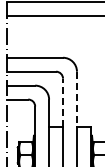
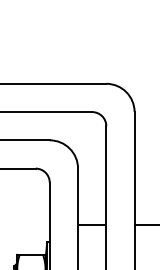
line: (76, 99) -> (133, 168), dashed -> solid
line: (63, 102) -> (107, 174), dashed -> solid

